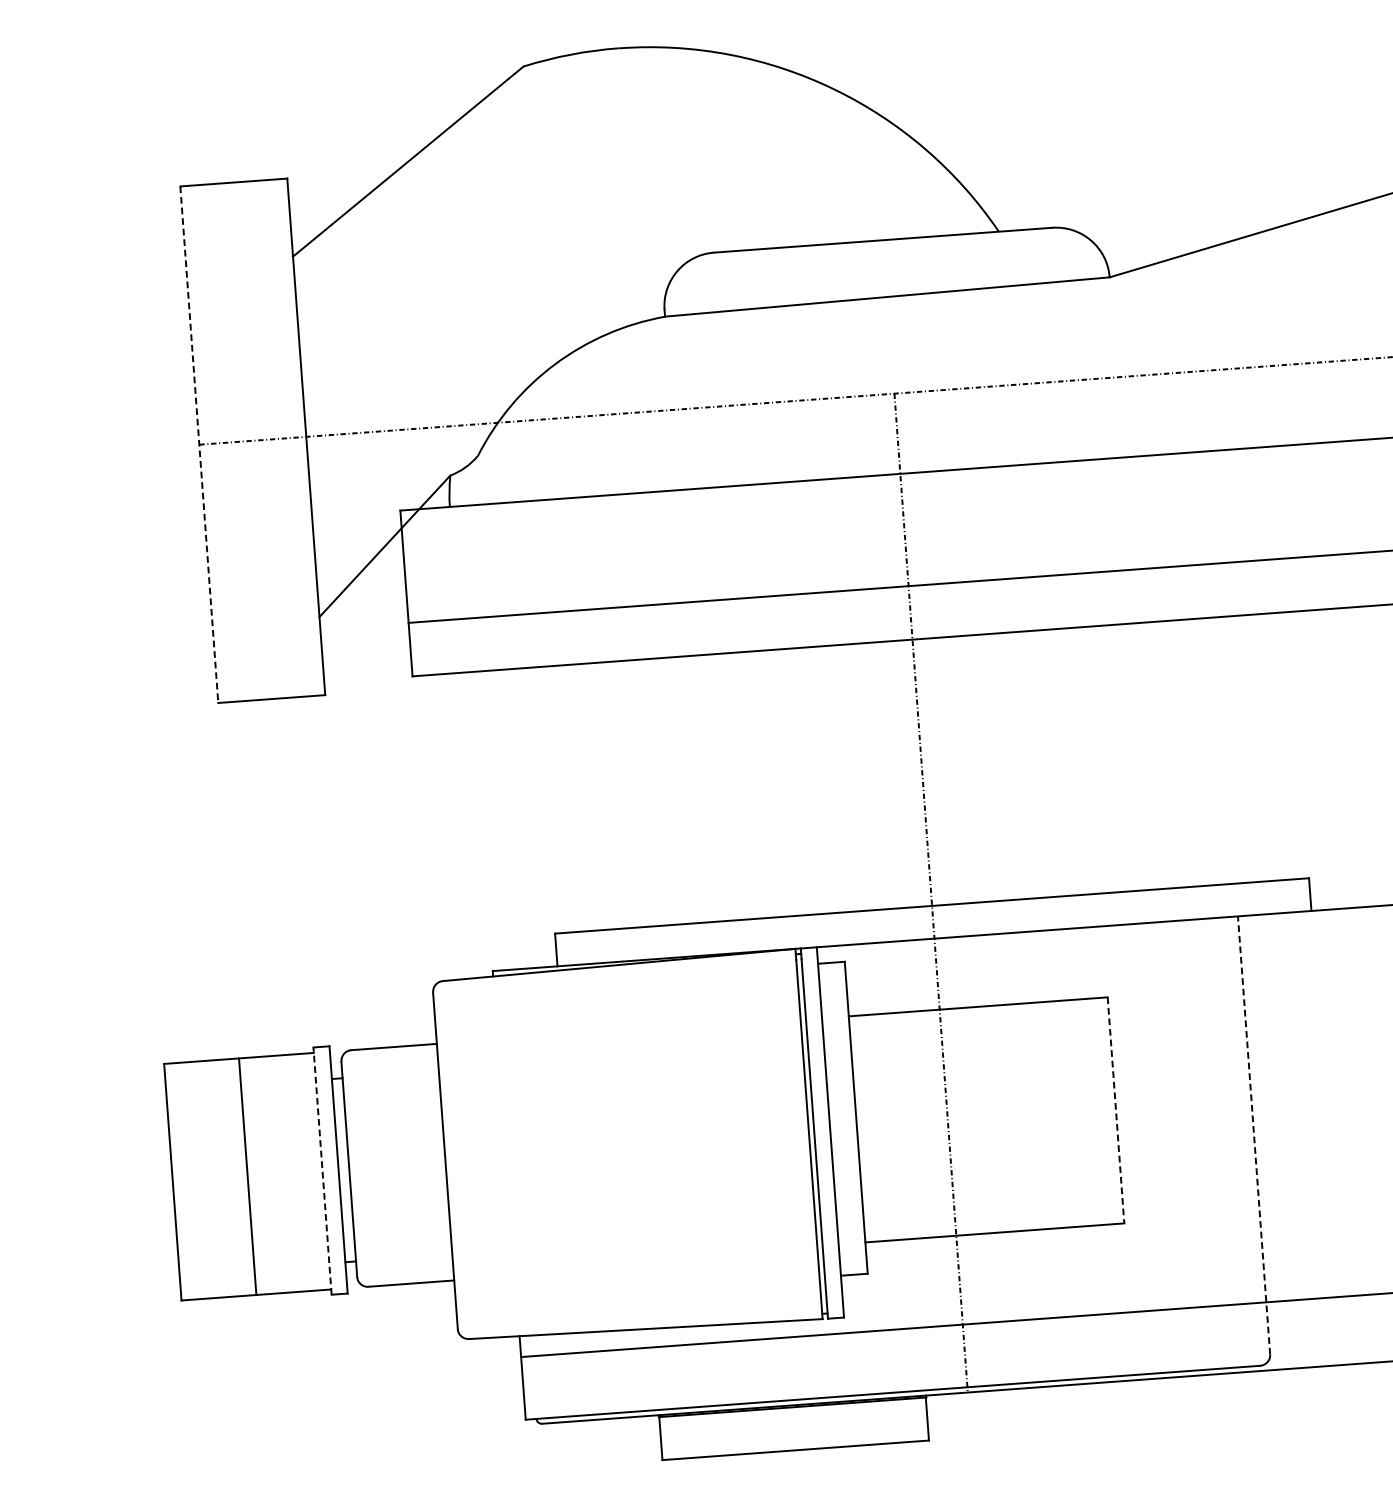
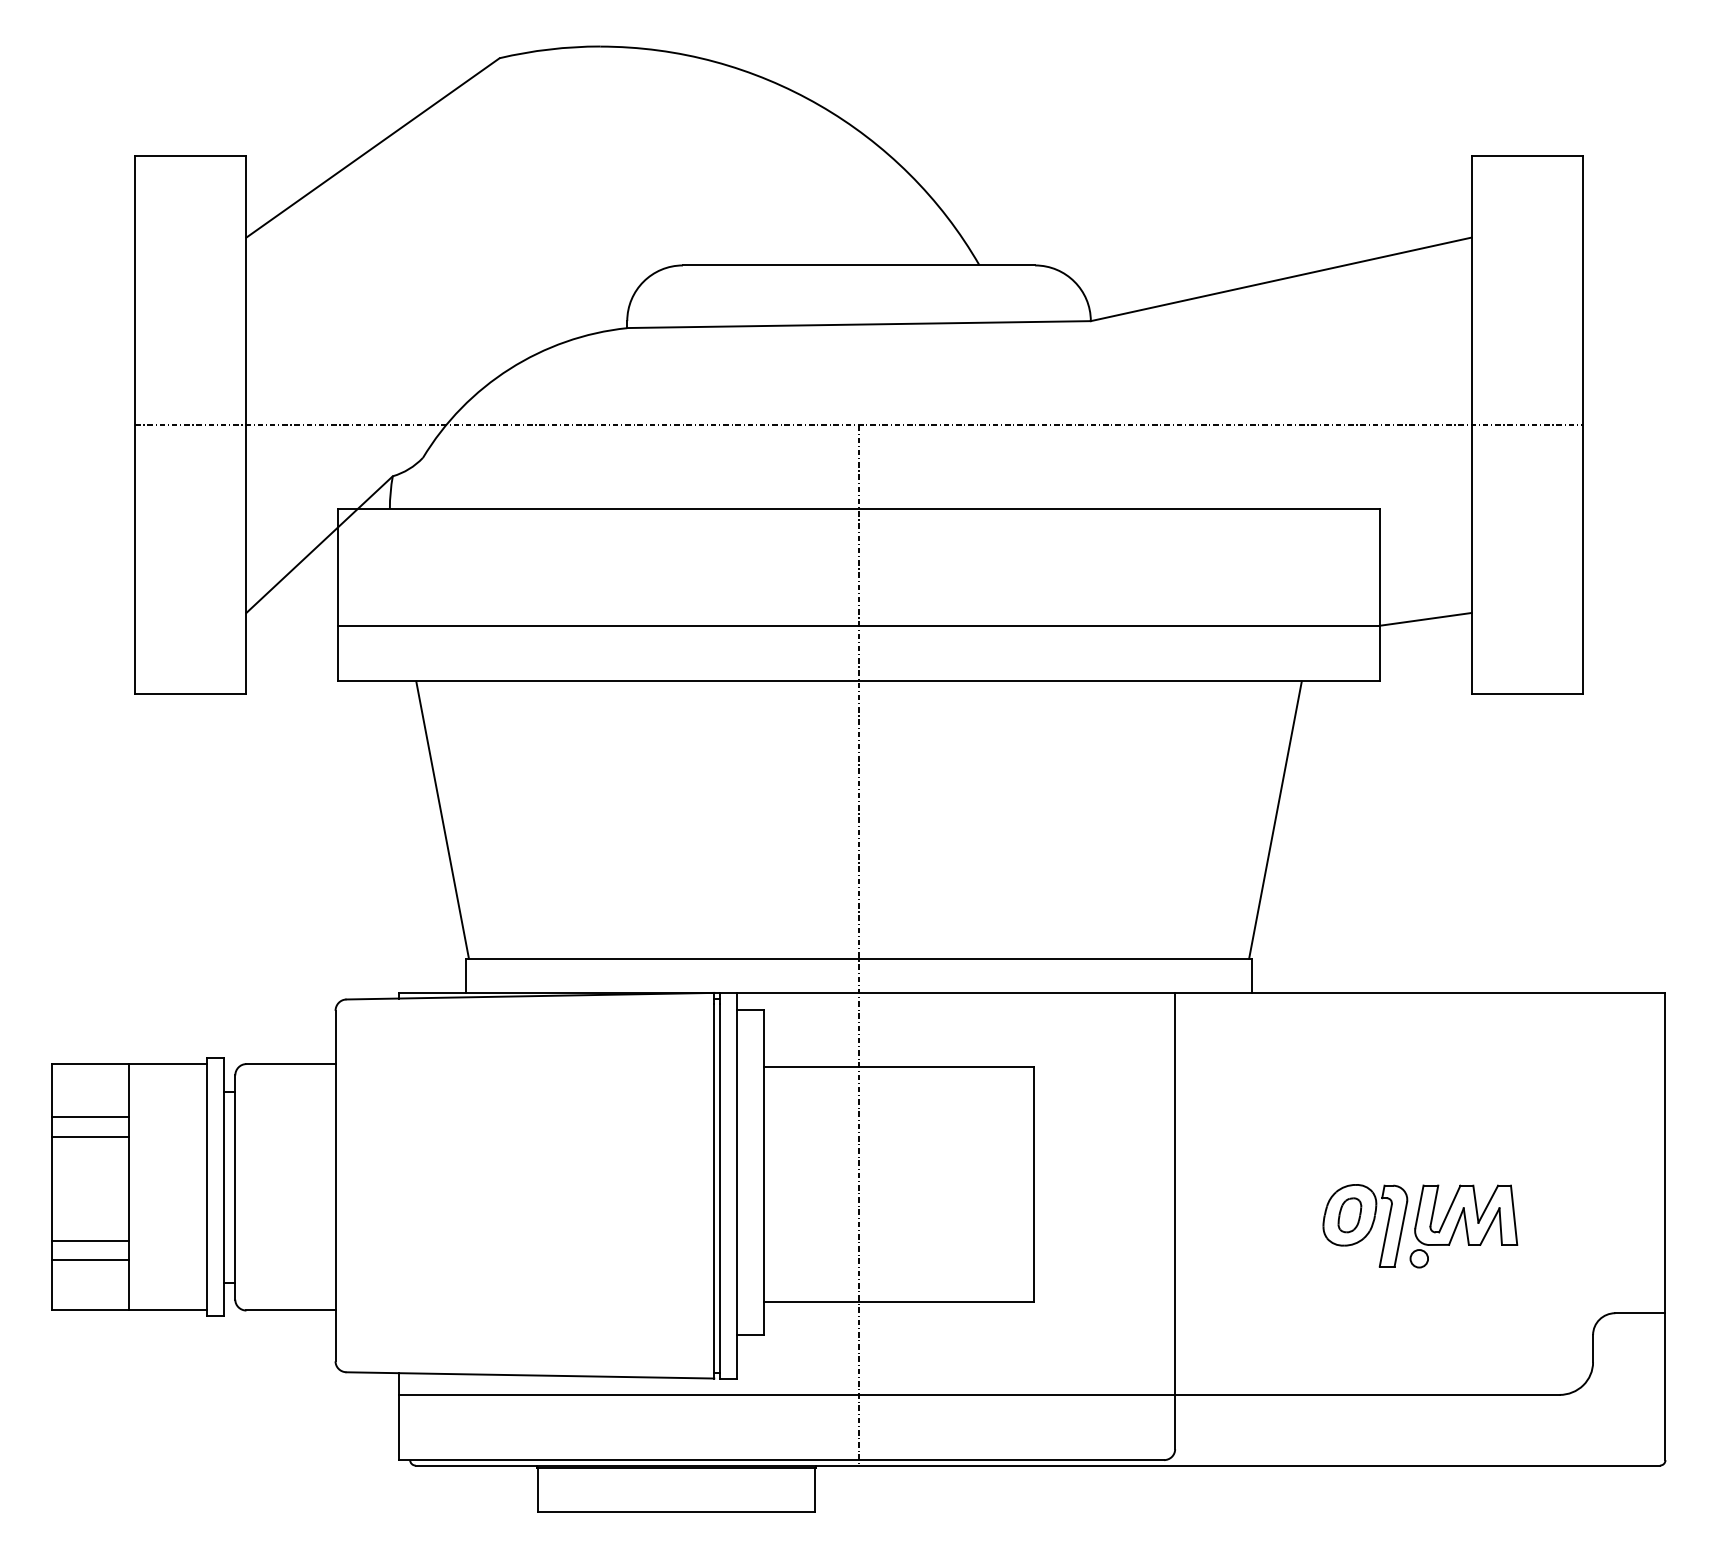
line: (199, 444) -> (135, 425), dashed -> solid
line: (1322, 742) -> (1275, 819), added
line: (522, 801) -> (442, 819), added
line: (1116, 1110) -> (1034, 1184), dashed -> solid
line: (205, 1111) -> (90, 1116), added
line: (206, 1131) -> (90, 1137), added
line: (1254, 1134) -> (1175, 1220), dashed -> solid
line: (322, 1171) -> (207, 1187), dashed -> solid
line: (214, 1230) -> (90, 1240), added
line: (215, 1249) -> (90, 1260), added

